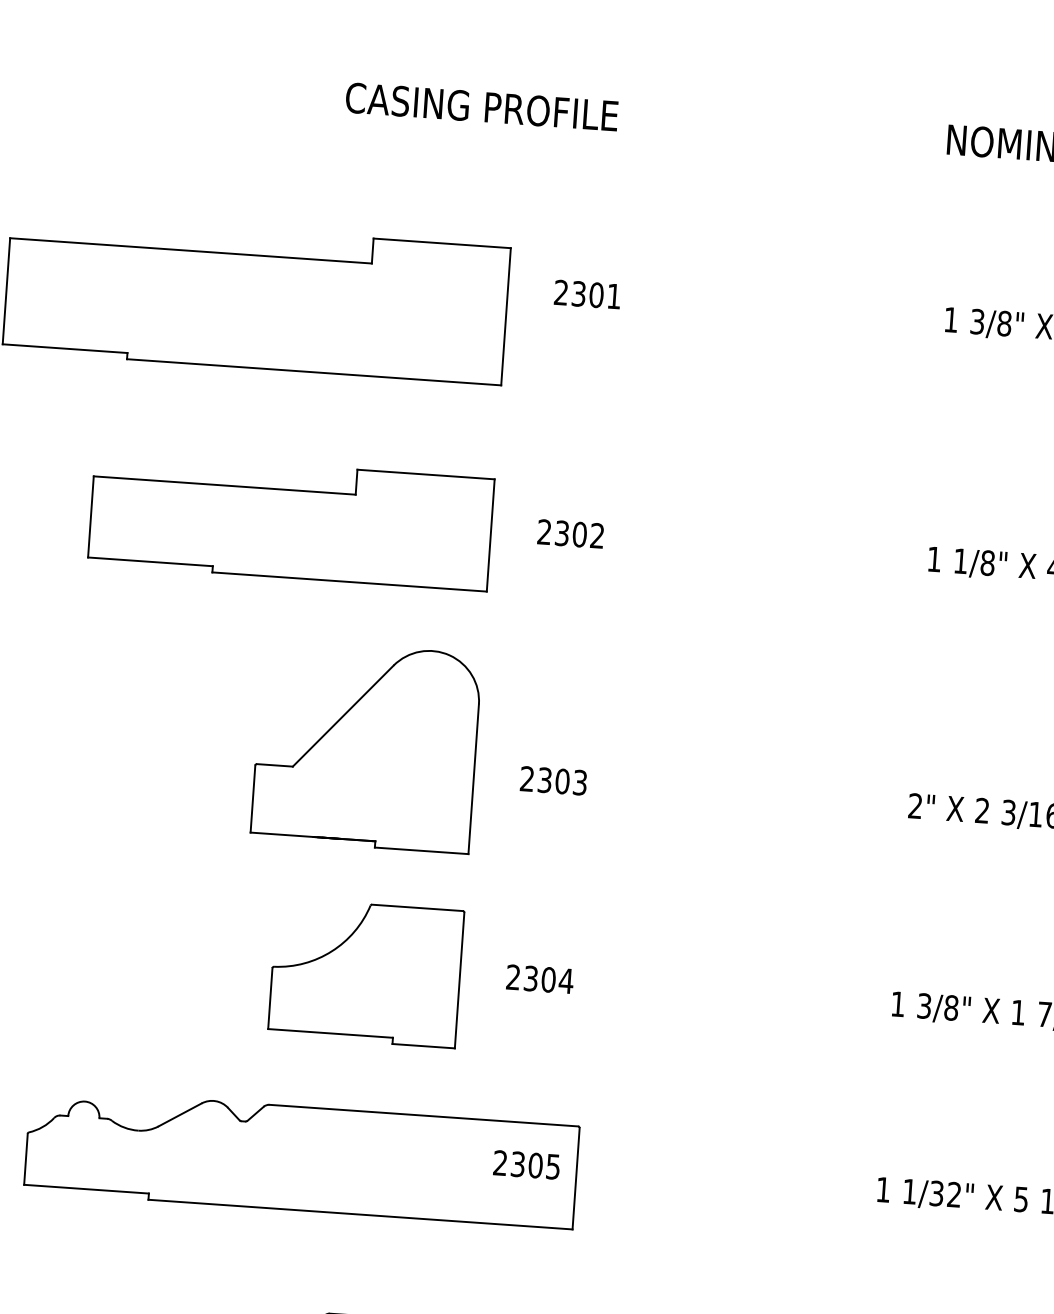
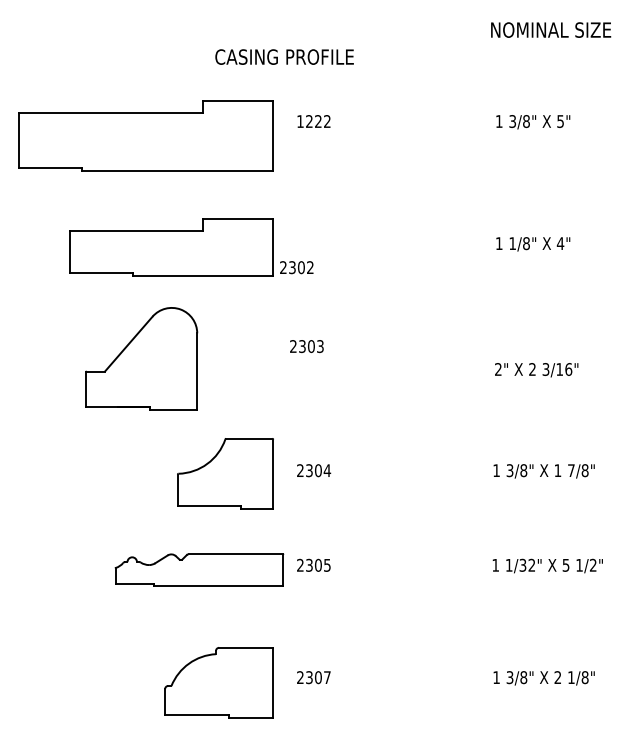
text: (481, 105) -> (284, 56), moved
text: (586, 294) -> (313, 121), 2301 -> 1222
text: (570, 533) -> (296, 267), moved
part: (366, 746) -> (141, 358), moved
text: (552, 780) -> (306, 346), moved
part: (301, 1157) -> (199, 569), size x0.6

